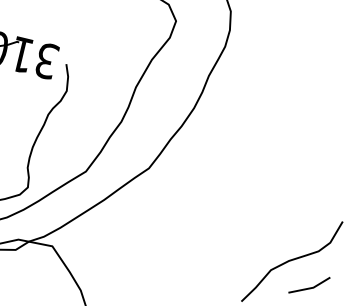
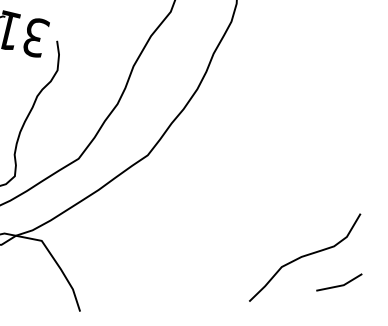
line: (309, 287) -> (339, 284), moved

